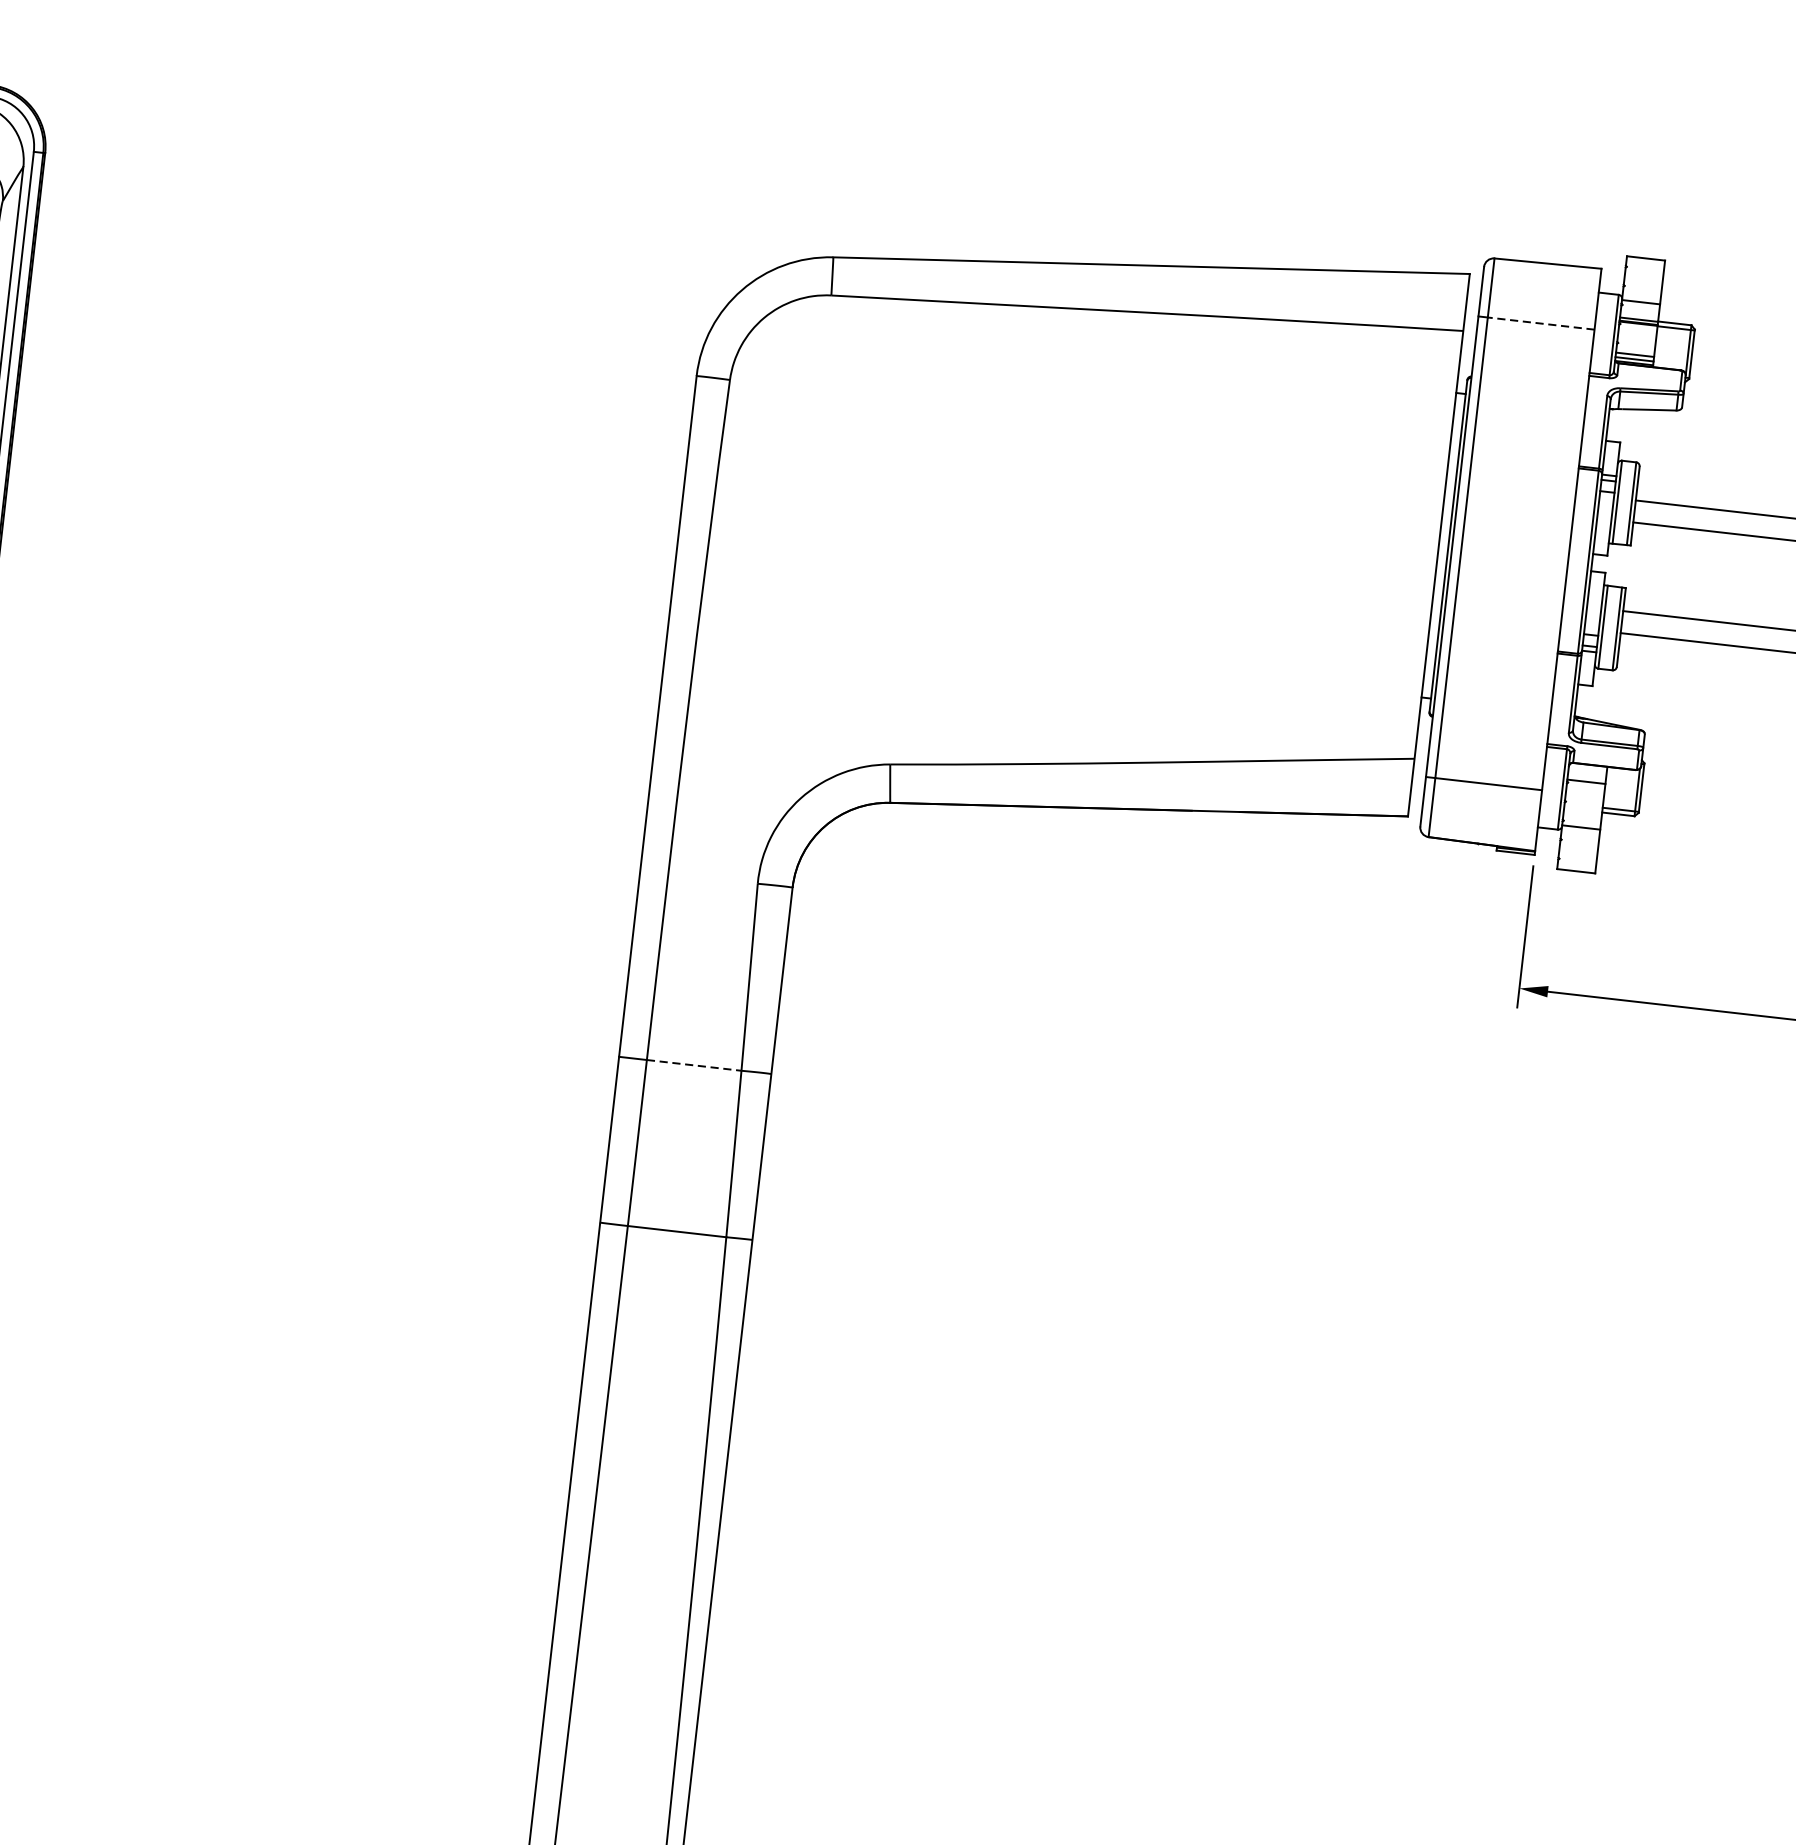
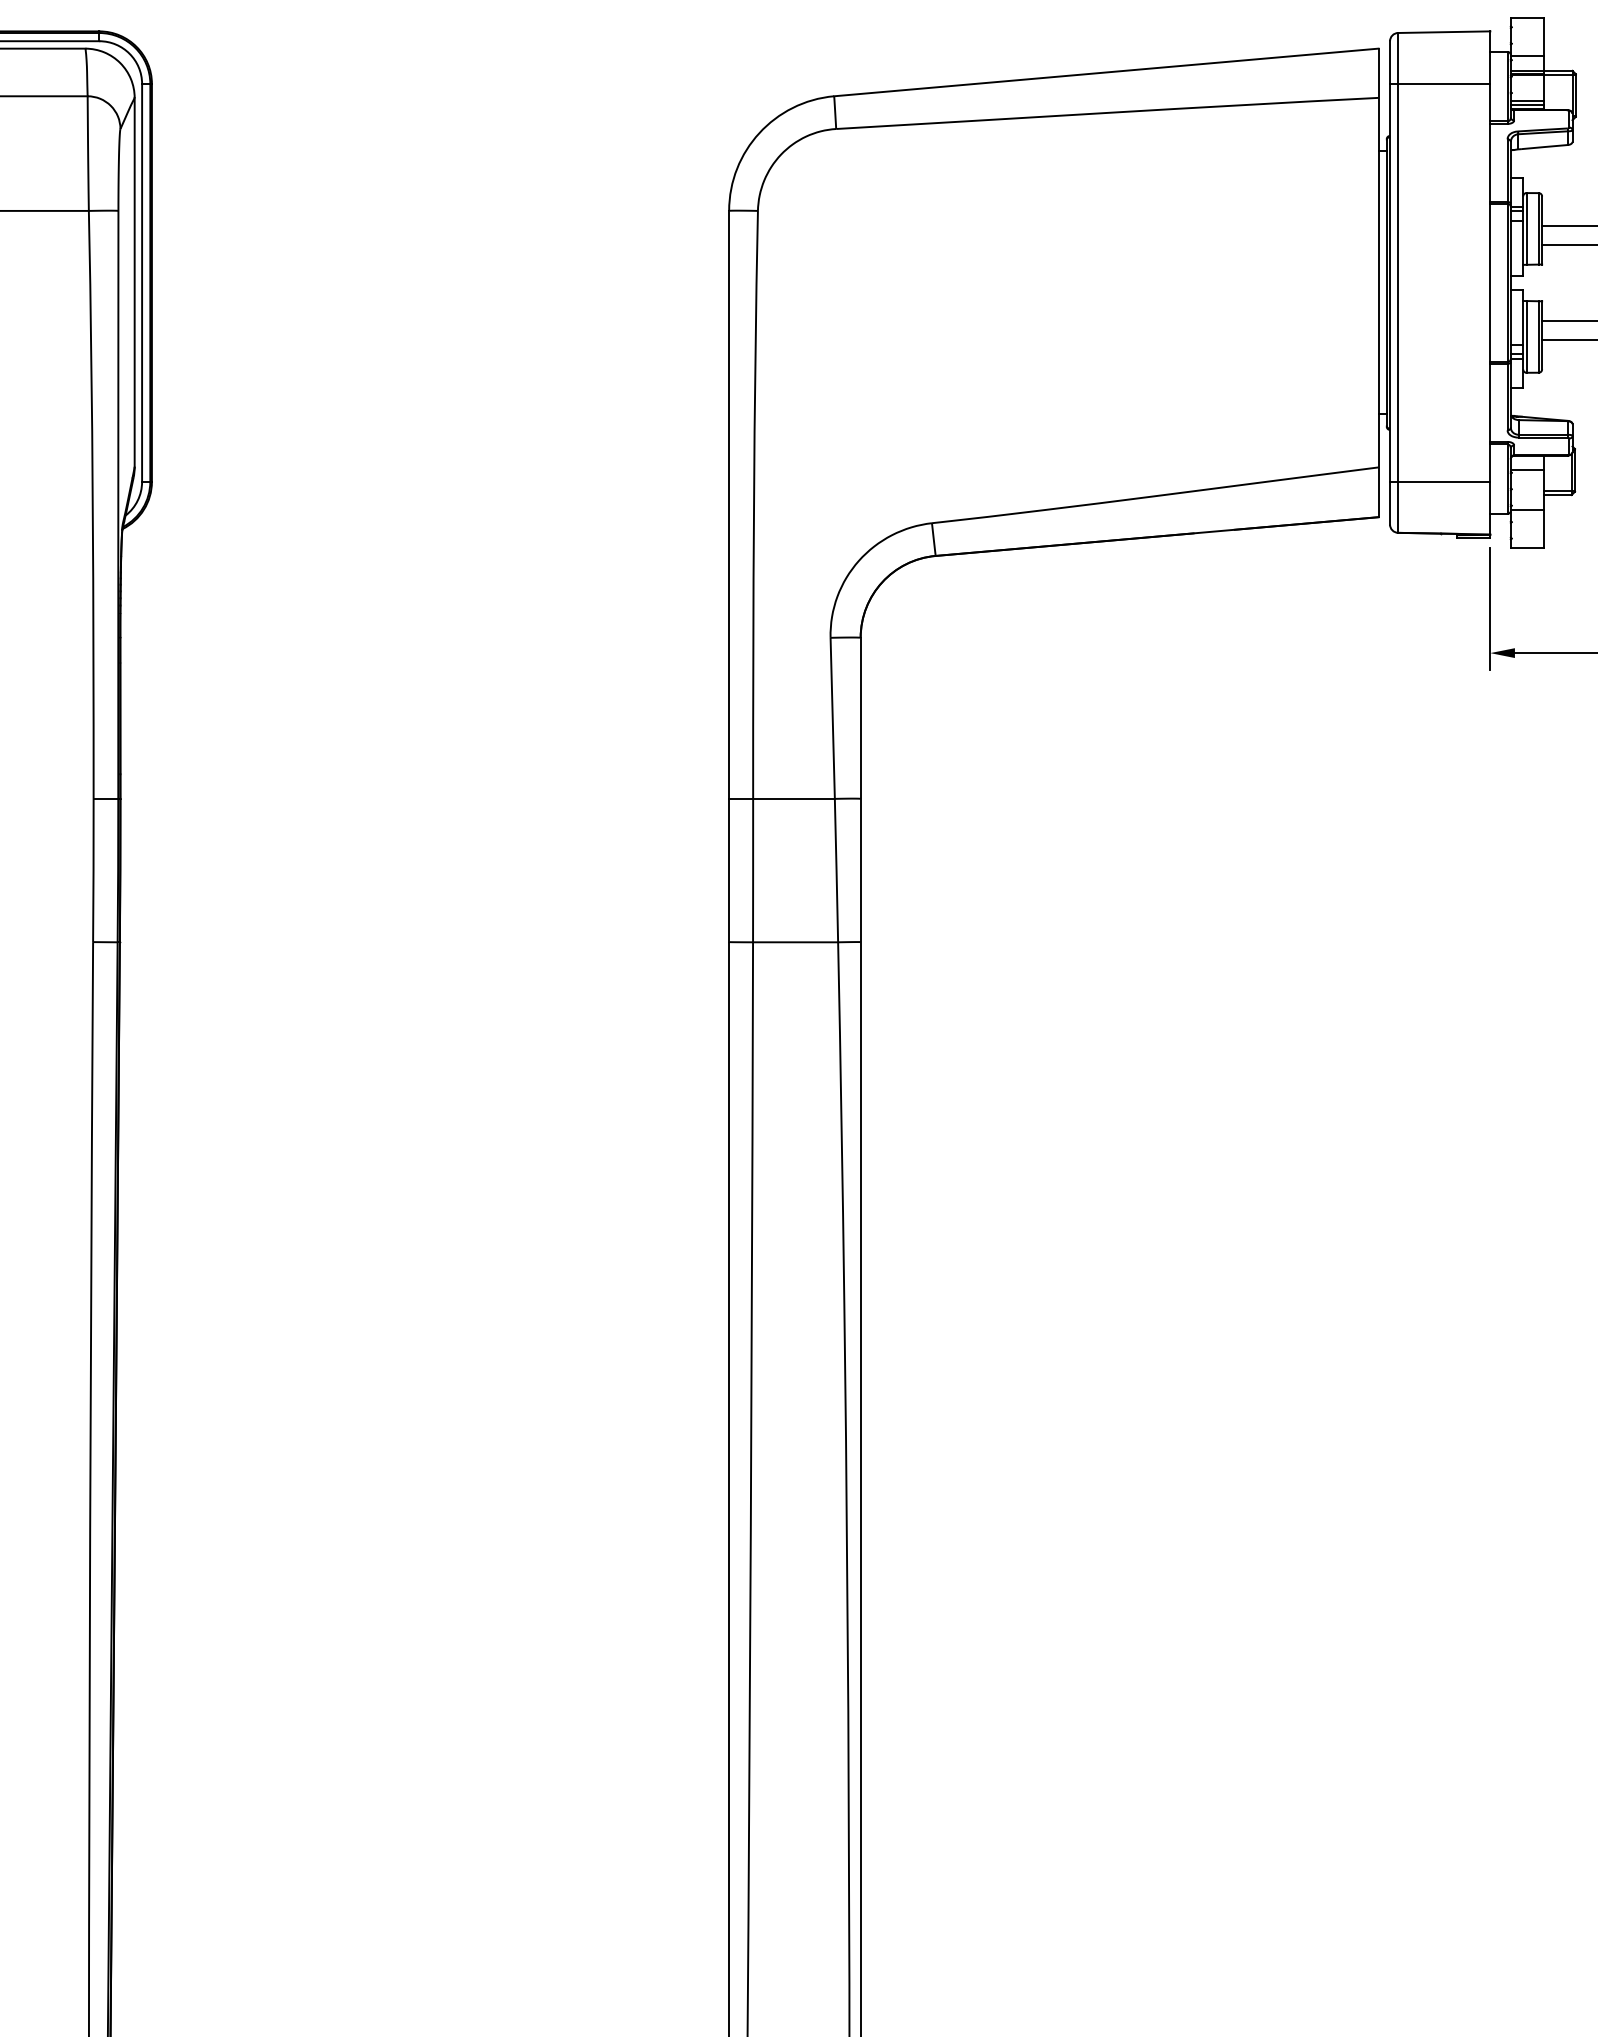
line: (1540, 324) -> (1443, 84), dashed -> solid
line: (694, 1065) -> (794, 798), dashed -> solid

